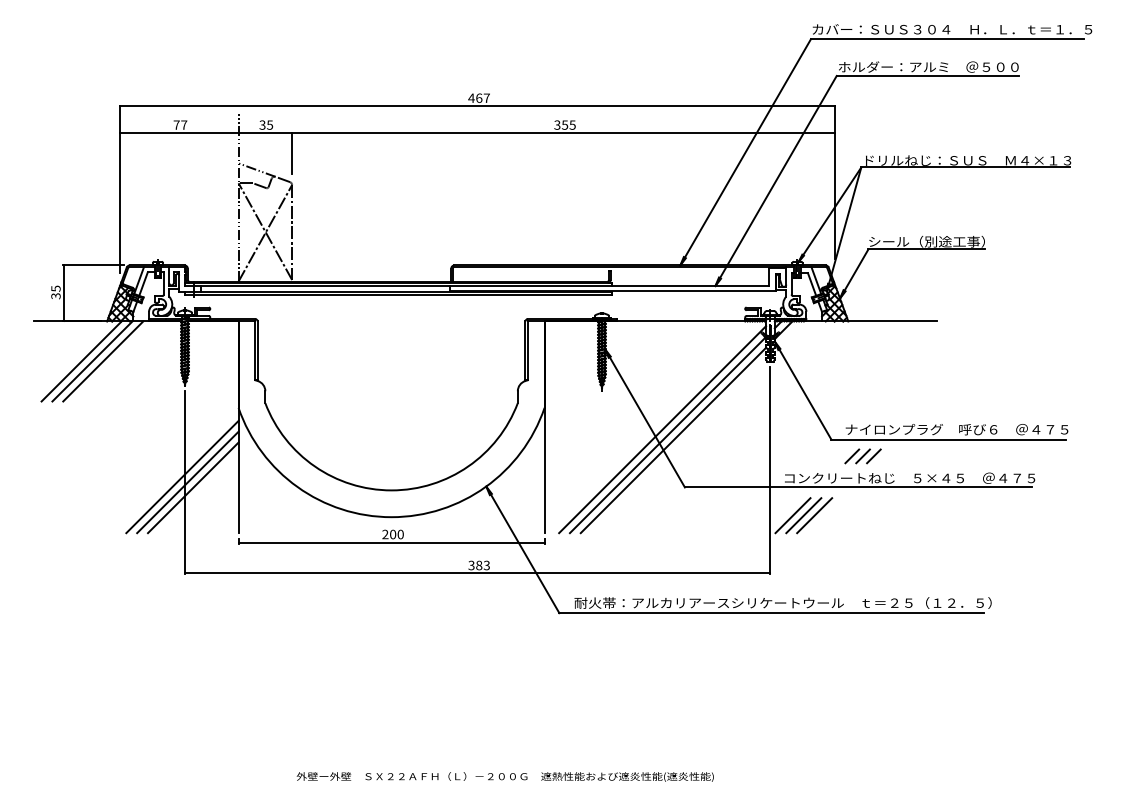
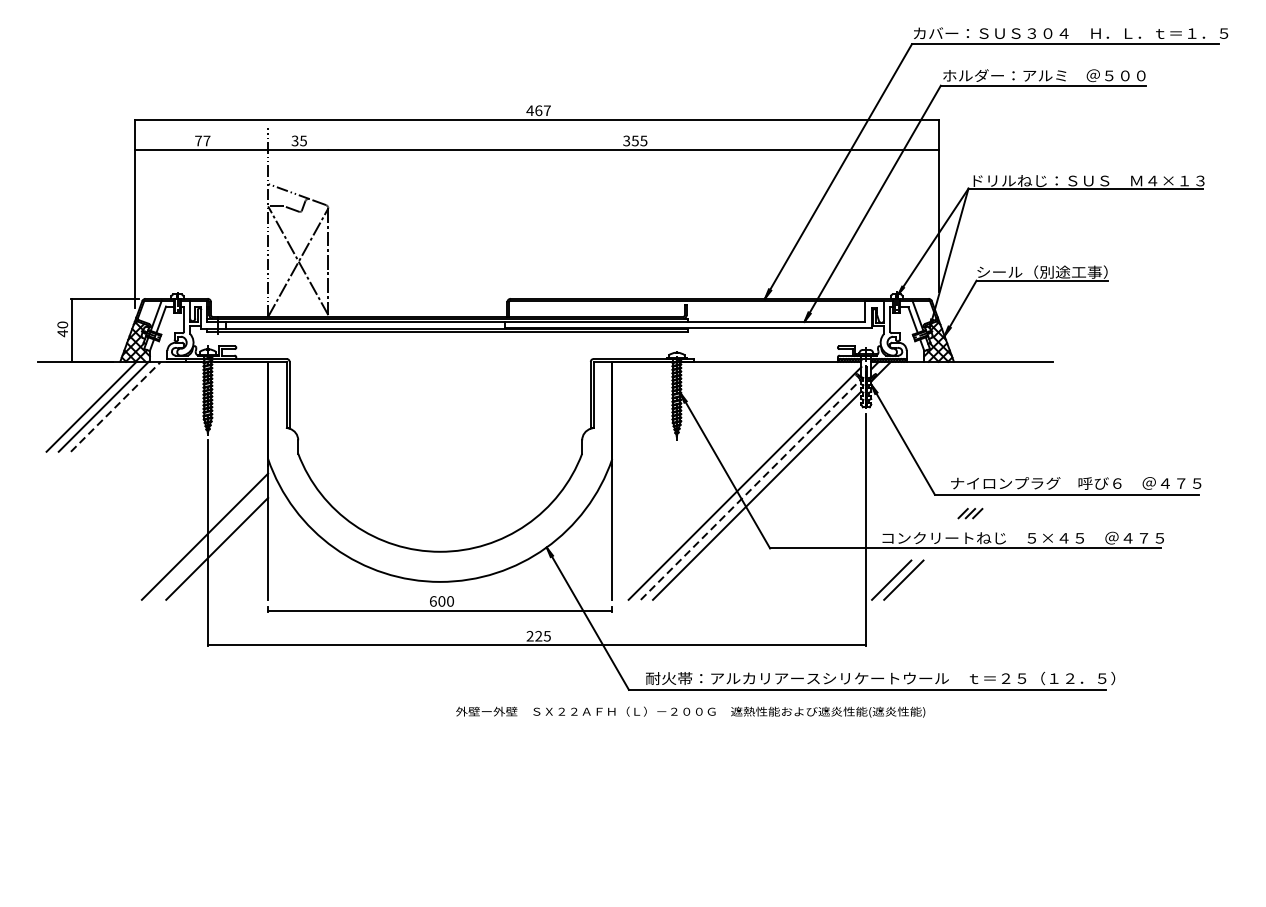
line: (292, 153) -> (328, 172), removed
text: (55, 292) -> (62, 329), 35 -> 40
line: (103, 361) -> (116, 406), solid -> dashed
line: (668, 435) -> (751, 490), solid -> dashed
part: (862, 456) -> (969, 513), size x0.6
line: (187, 482) -> (210, 542), removed
line: (814, 515) -> (915, 580), removed
text: (385, 534) -> (433, 601), 200 -> 600
text: (478, 565) -> (537, 636), 383 -> 225
text: (504, 776) -> (689, 711), moved

